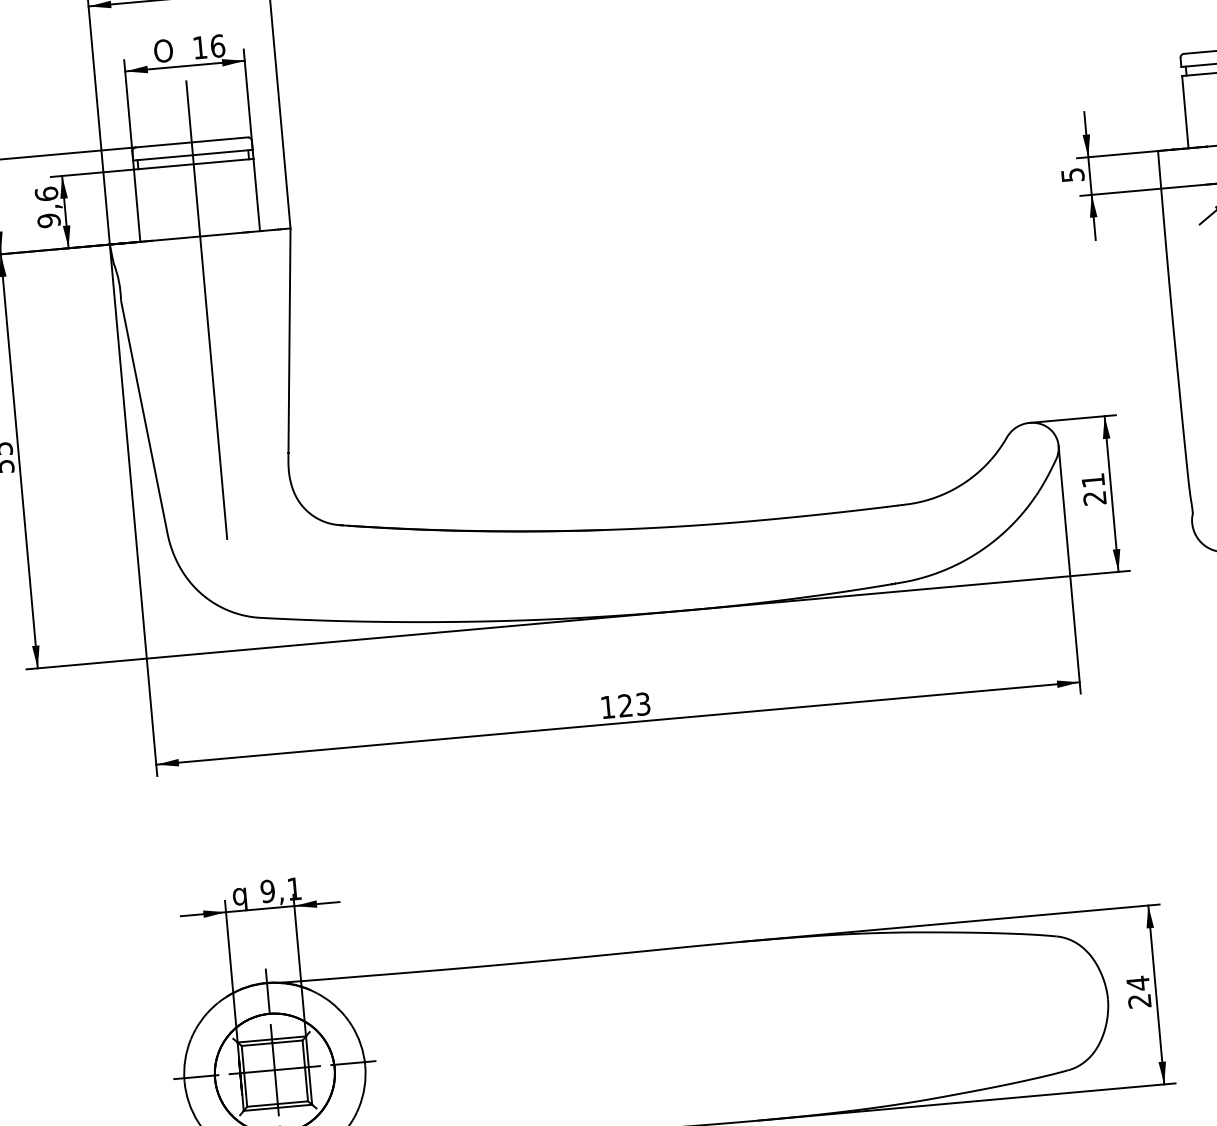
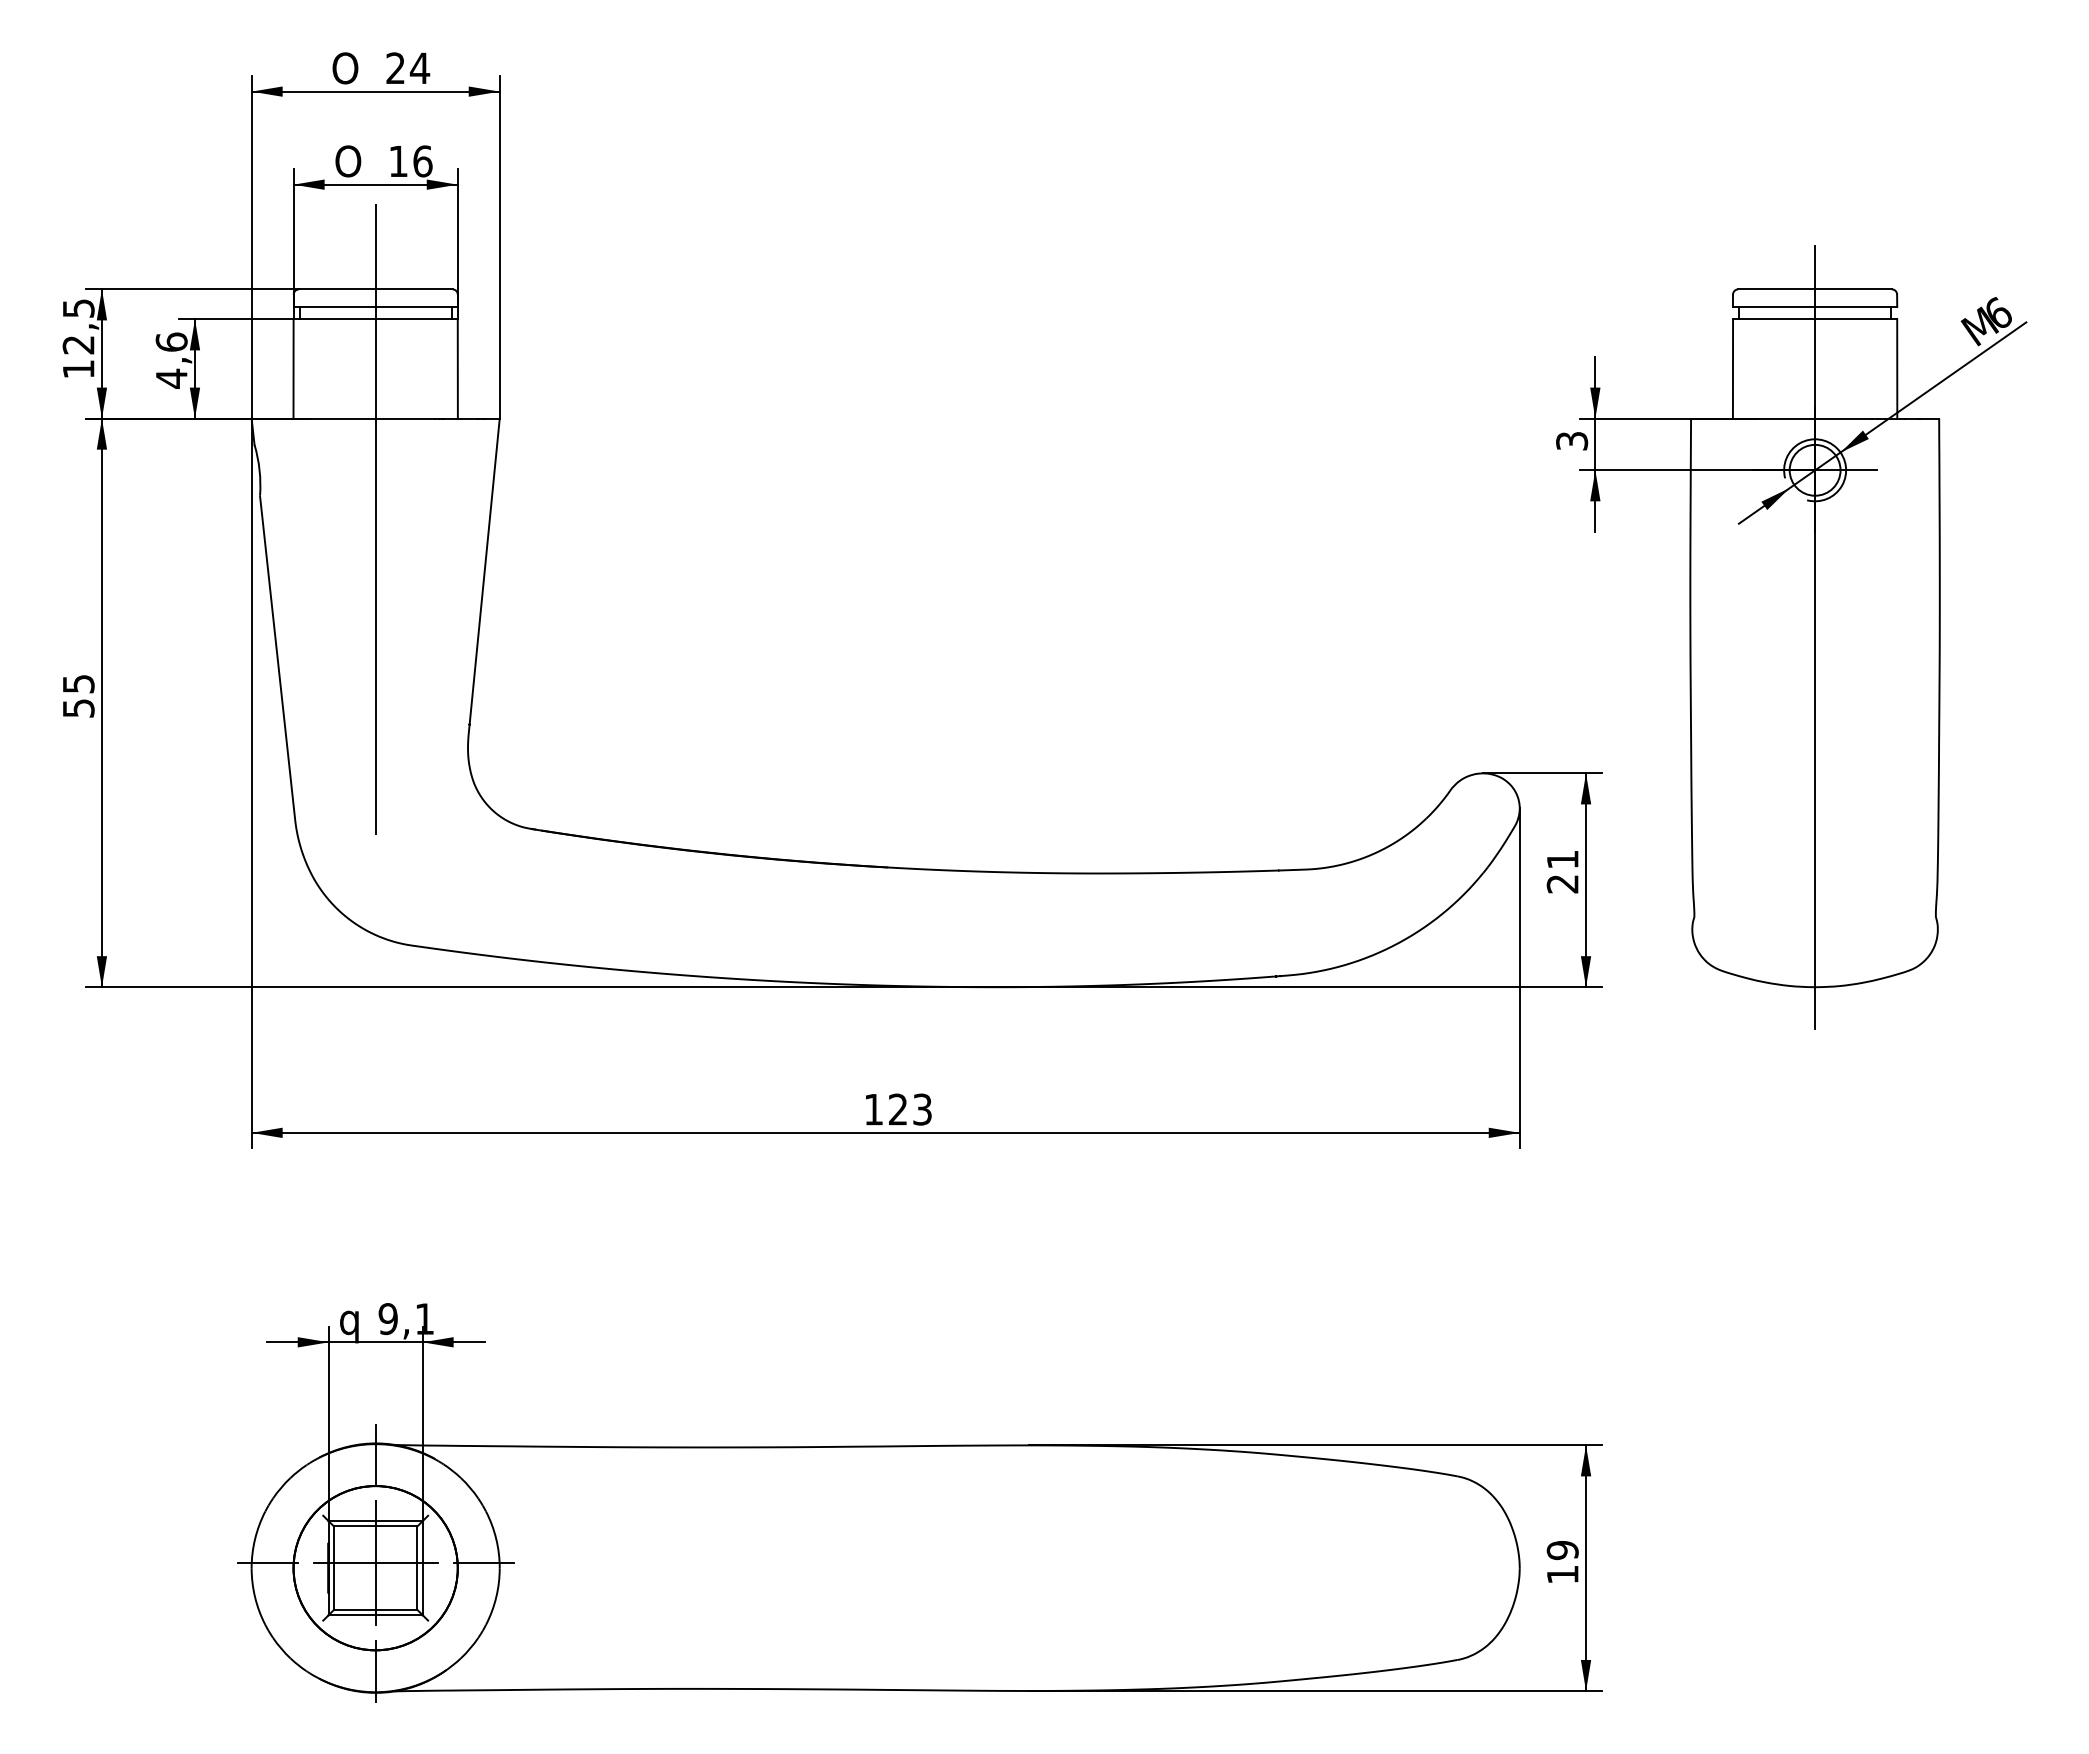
text: (1072, 174) -> (1571, 440), 5 -> 3
text: (48, 220) -> (171, 378), 9,6 -> 4,6
text: (1138, 992) -> (1562, 1562), 24 -> 19

